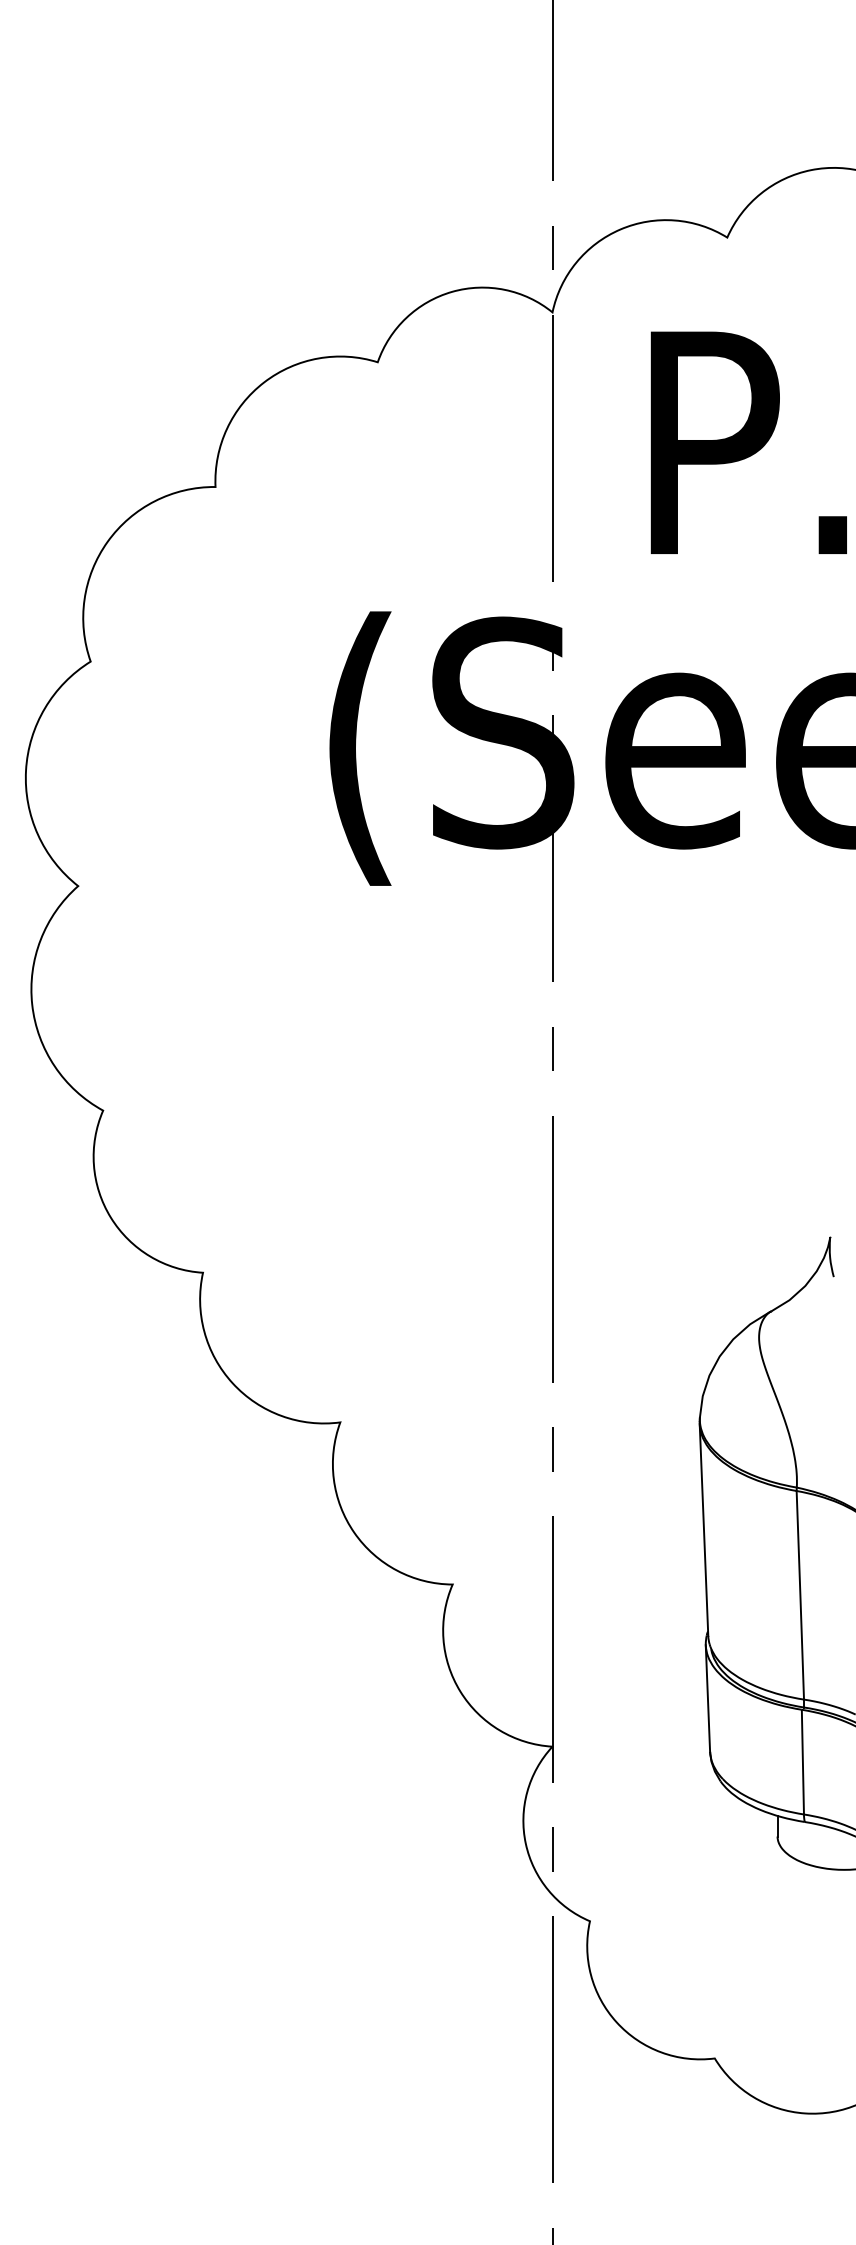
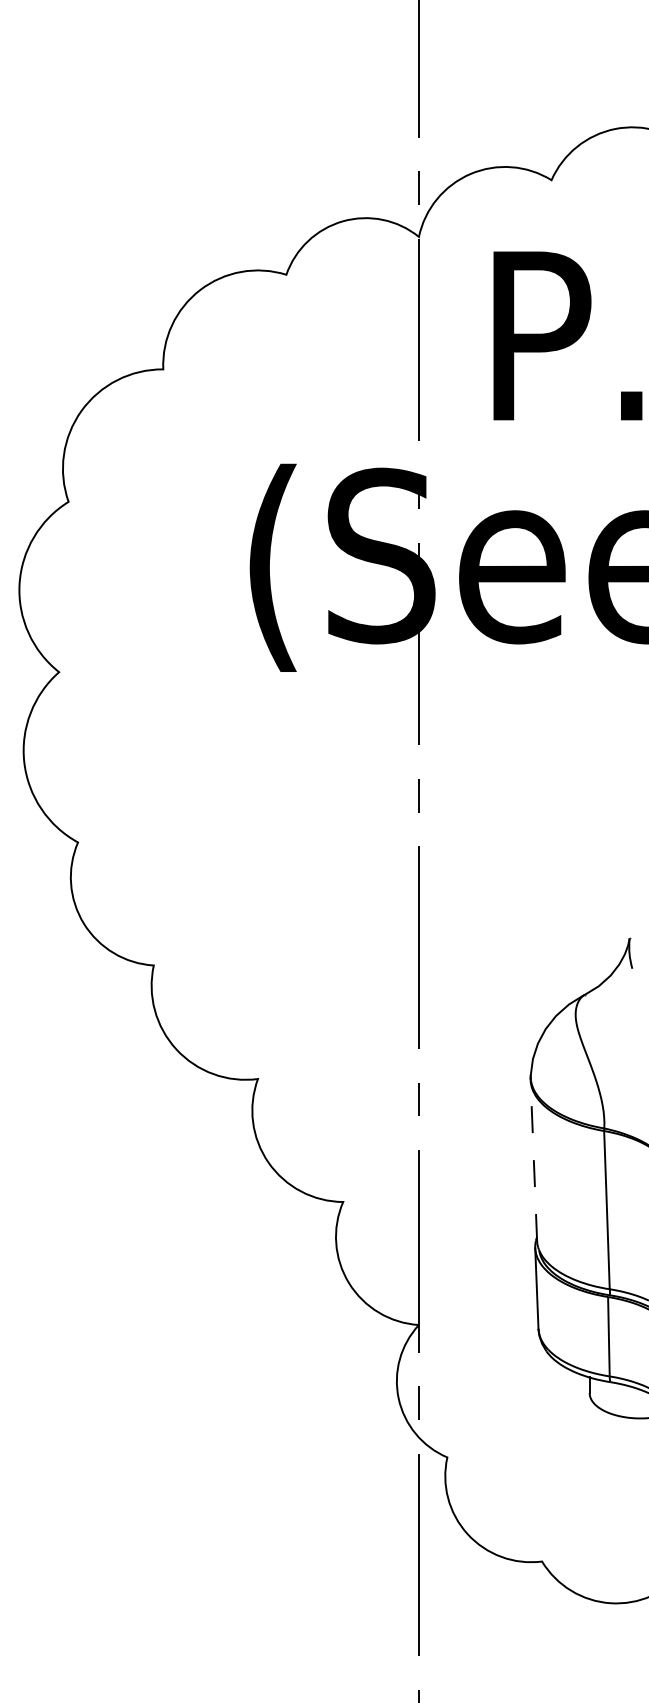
line: (704, 1530) -> (534, 1161), solid -> dashed

